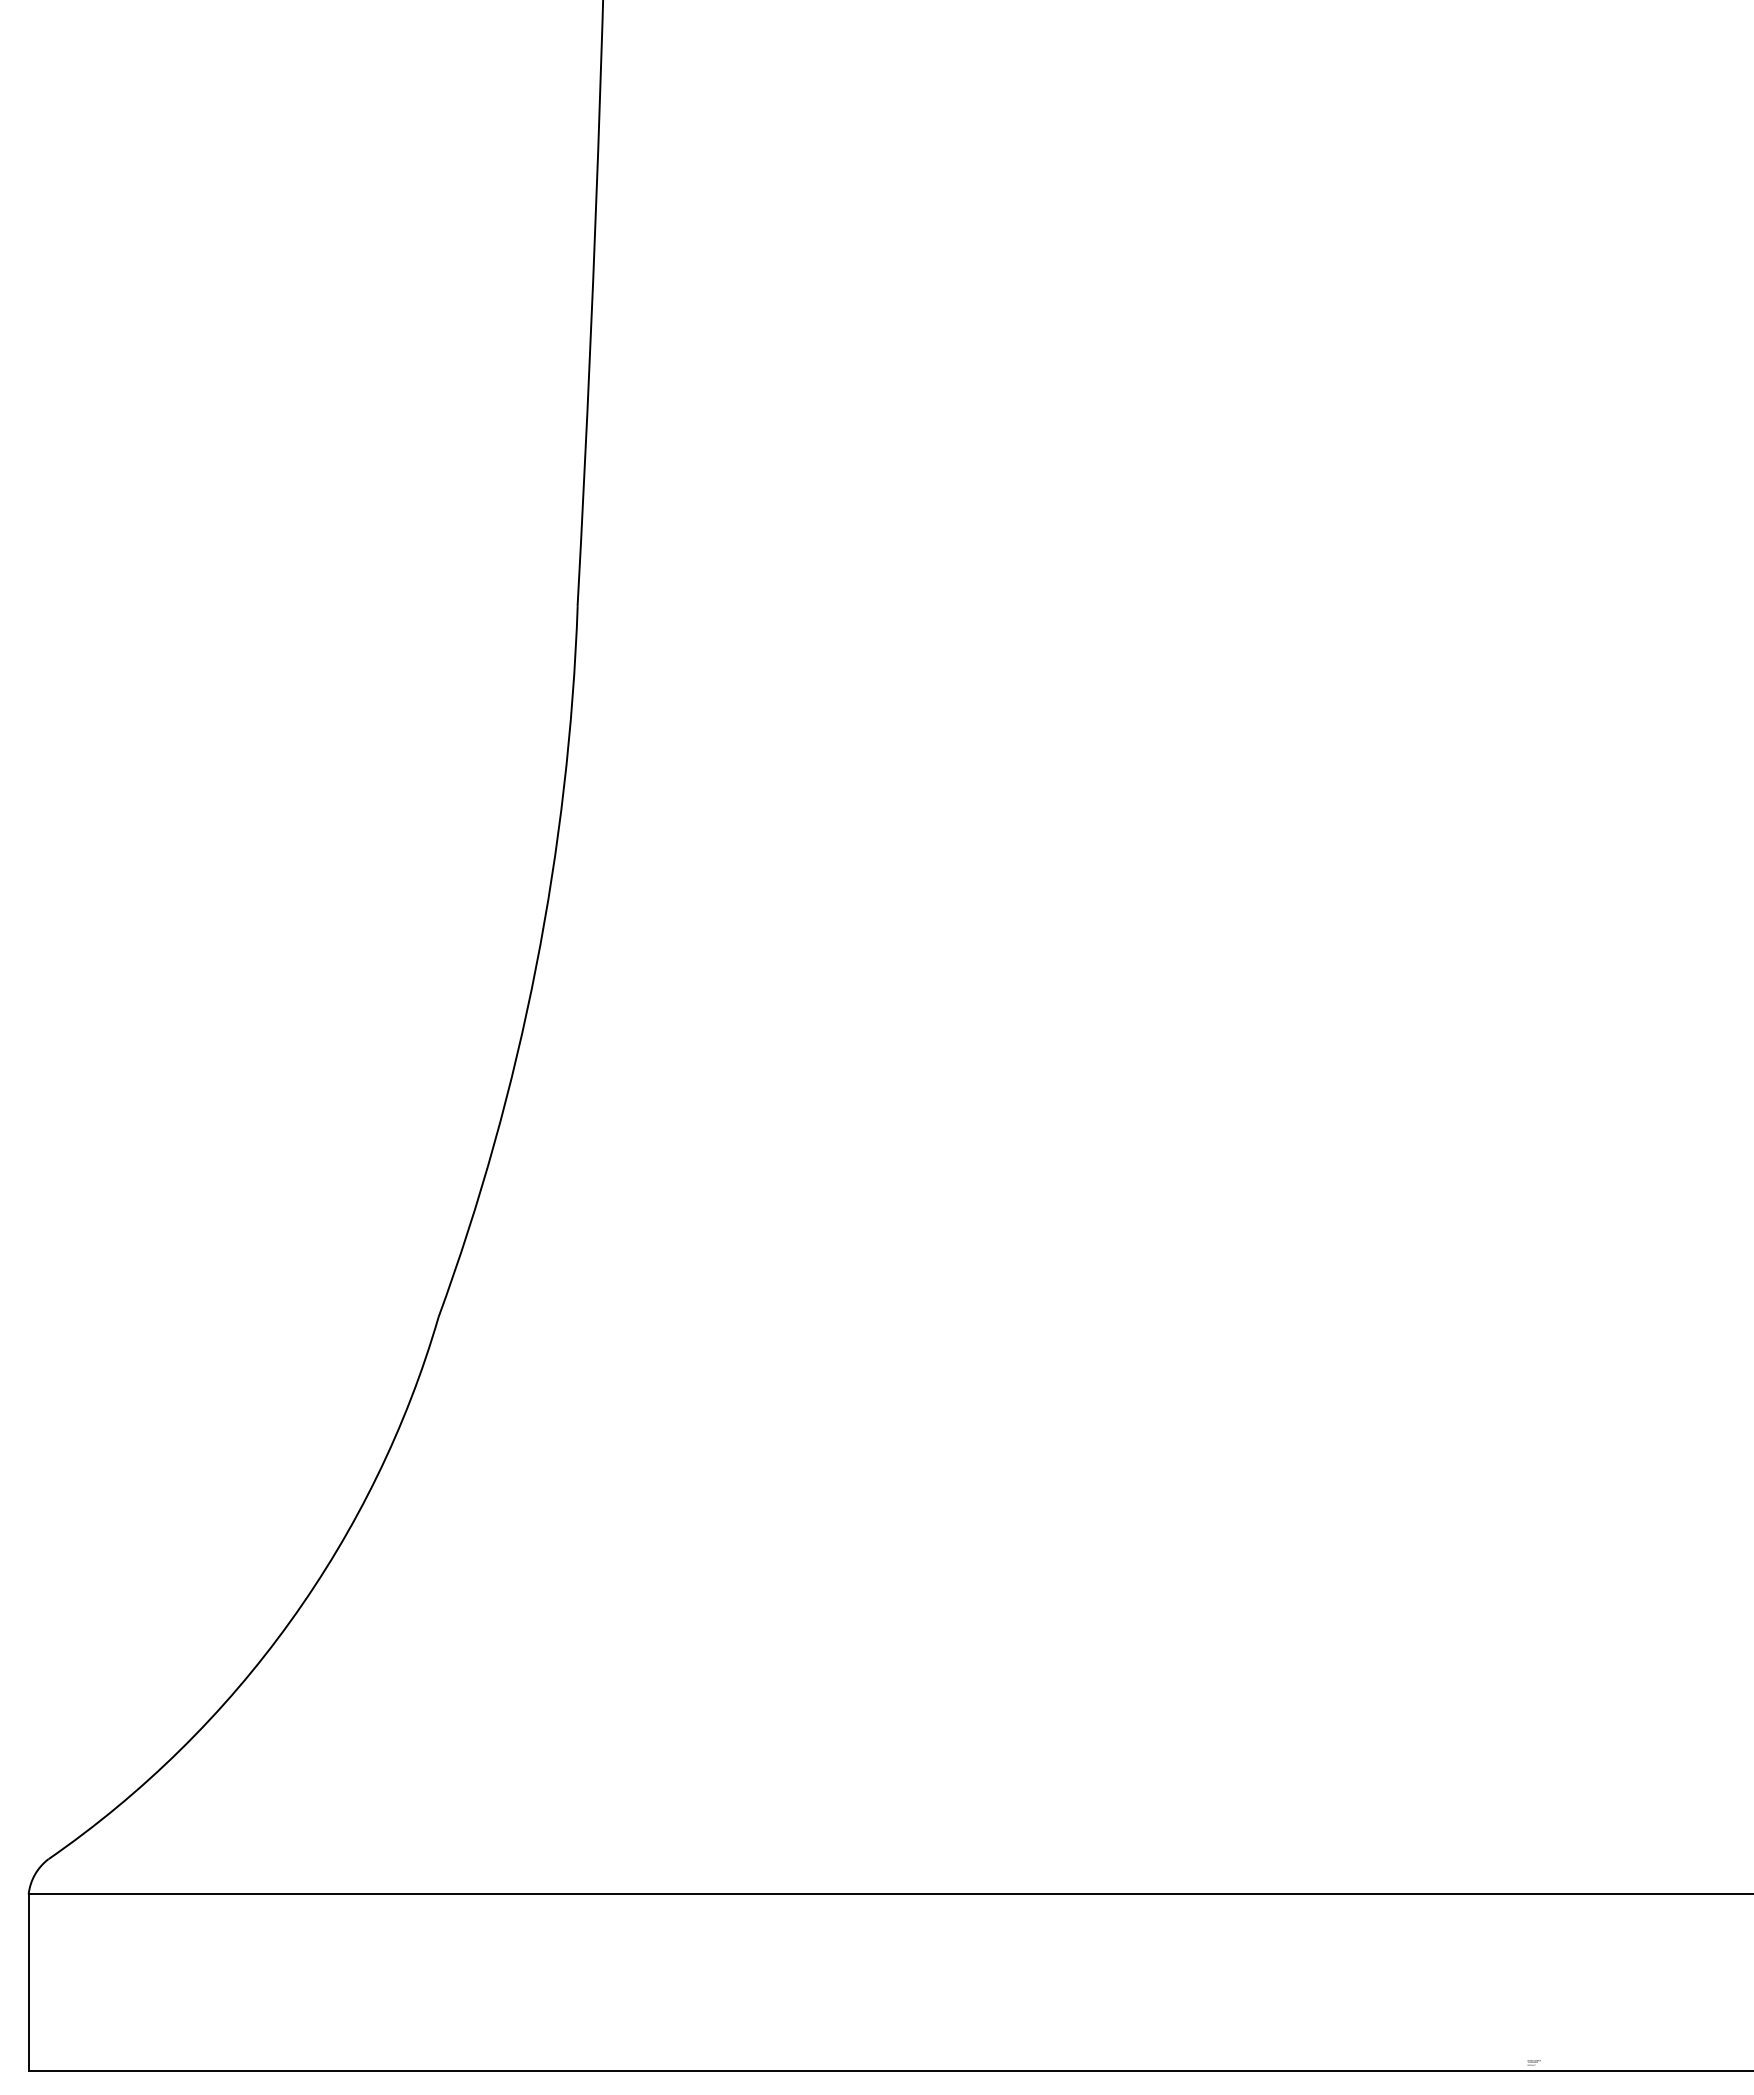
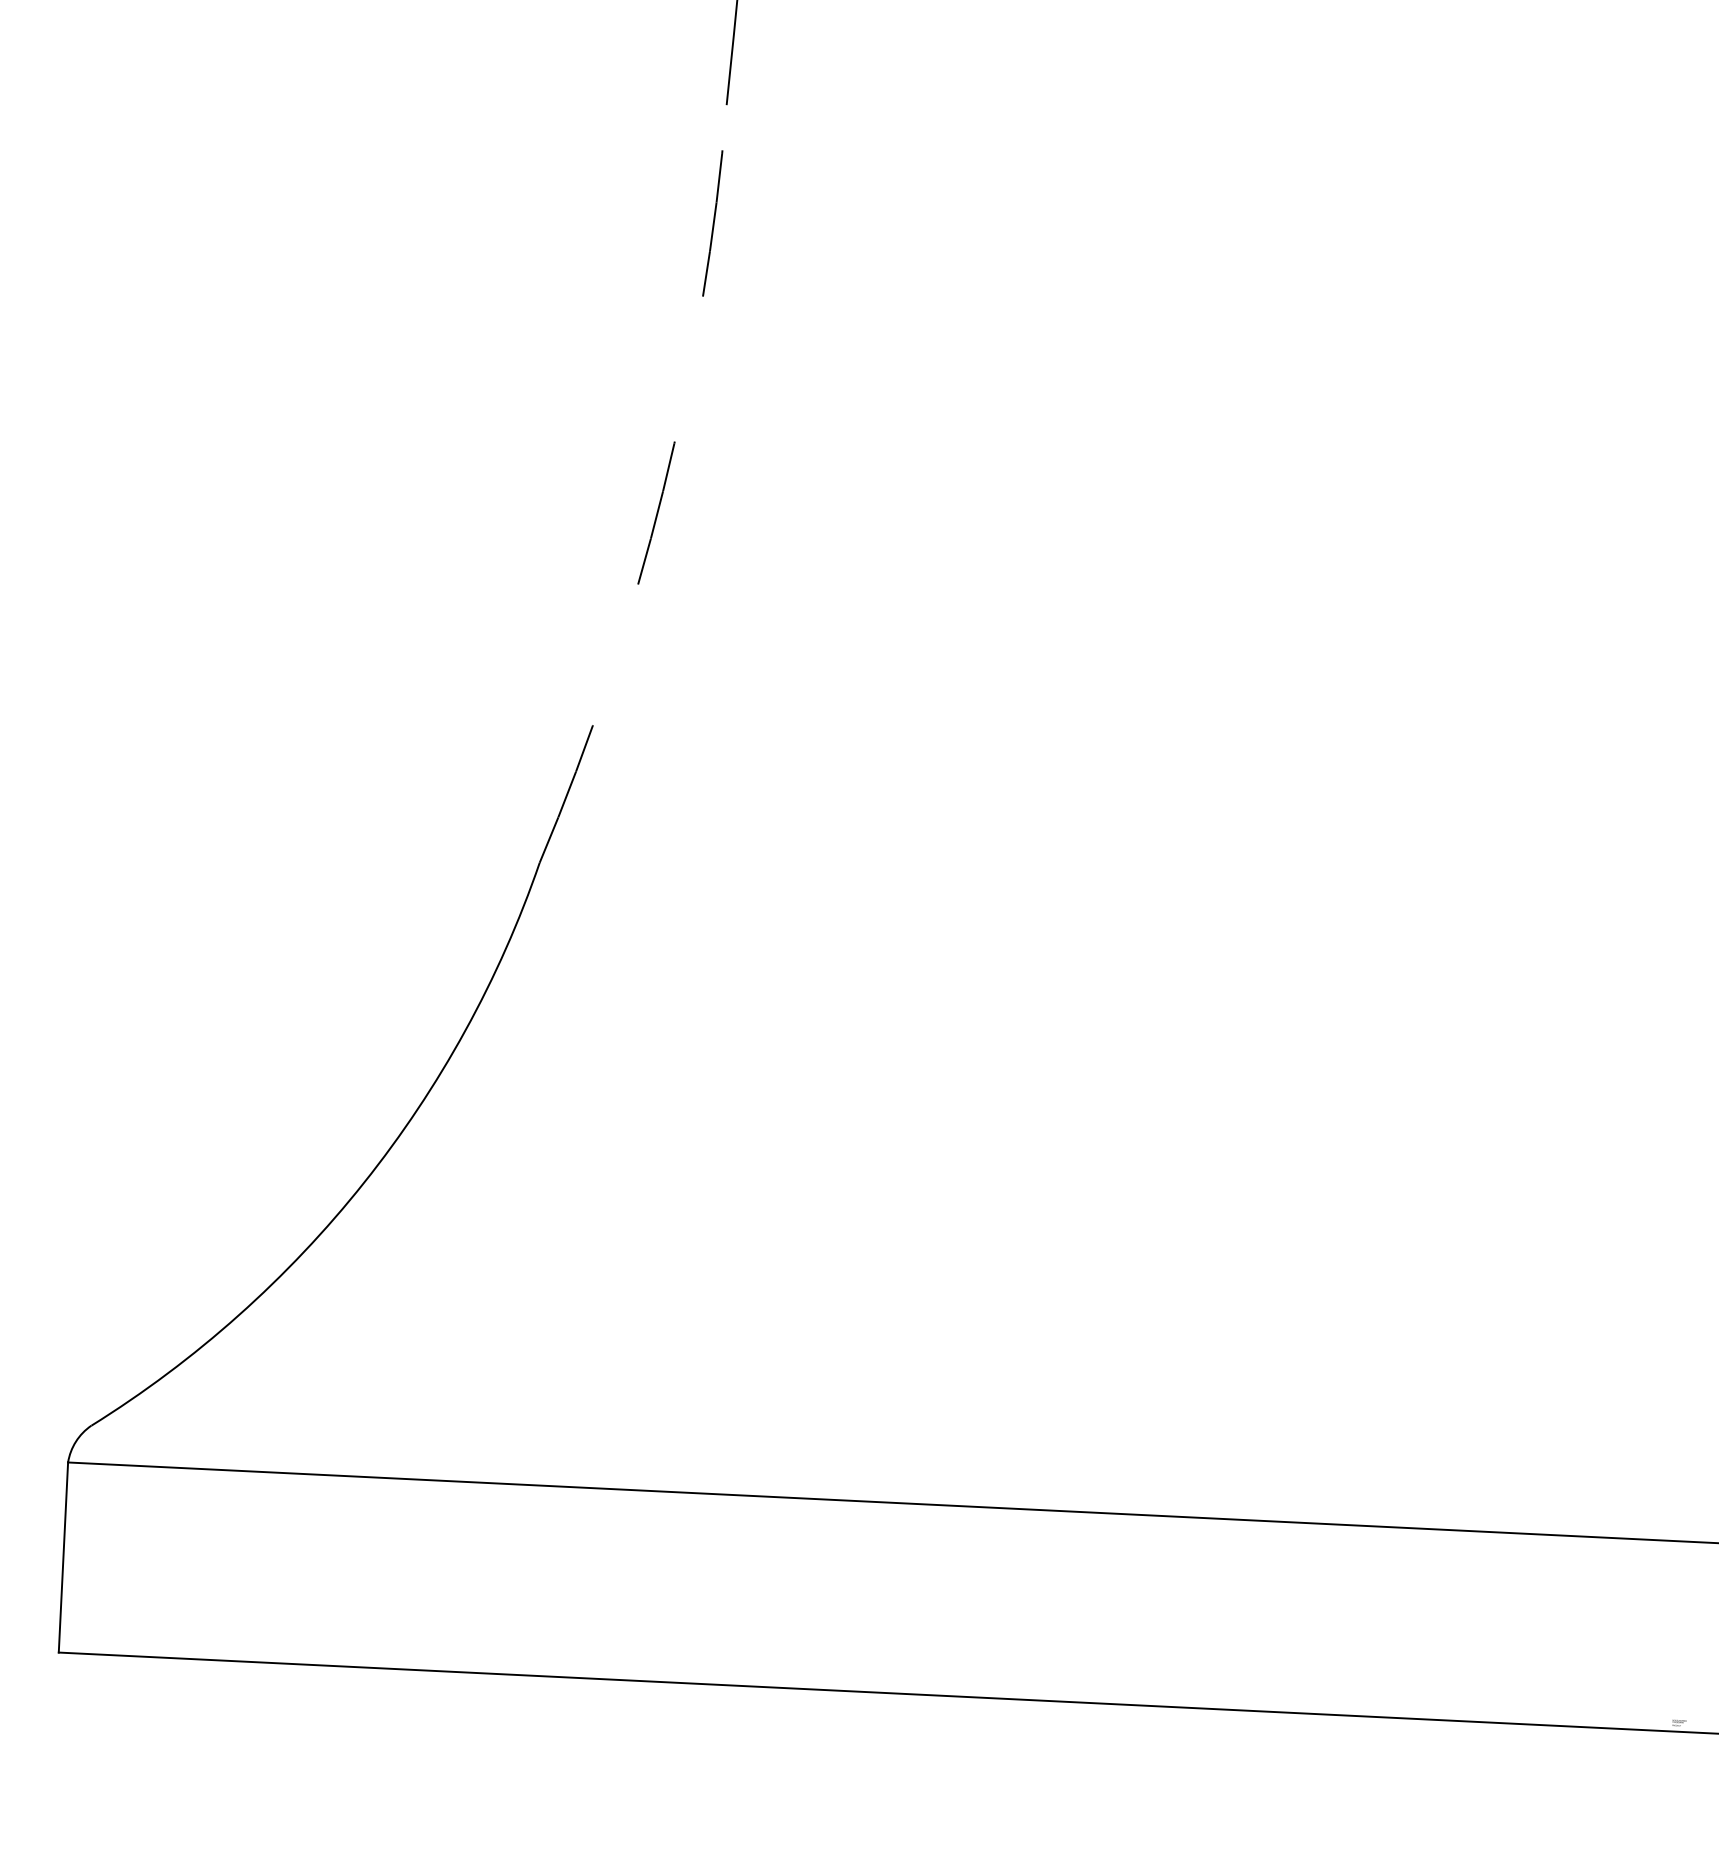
arc: (536, 967) -> (663, 491), solid -> dashed

